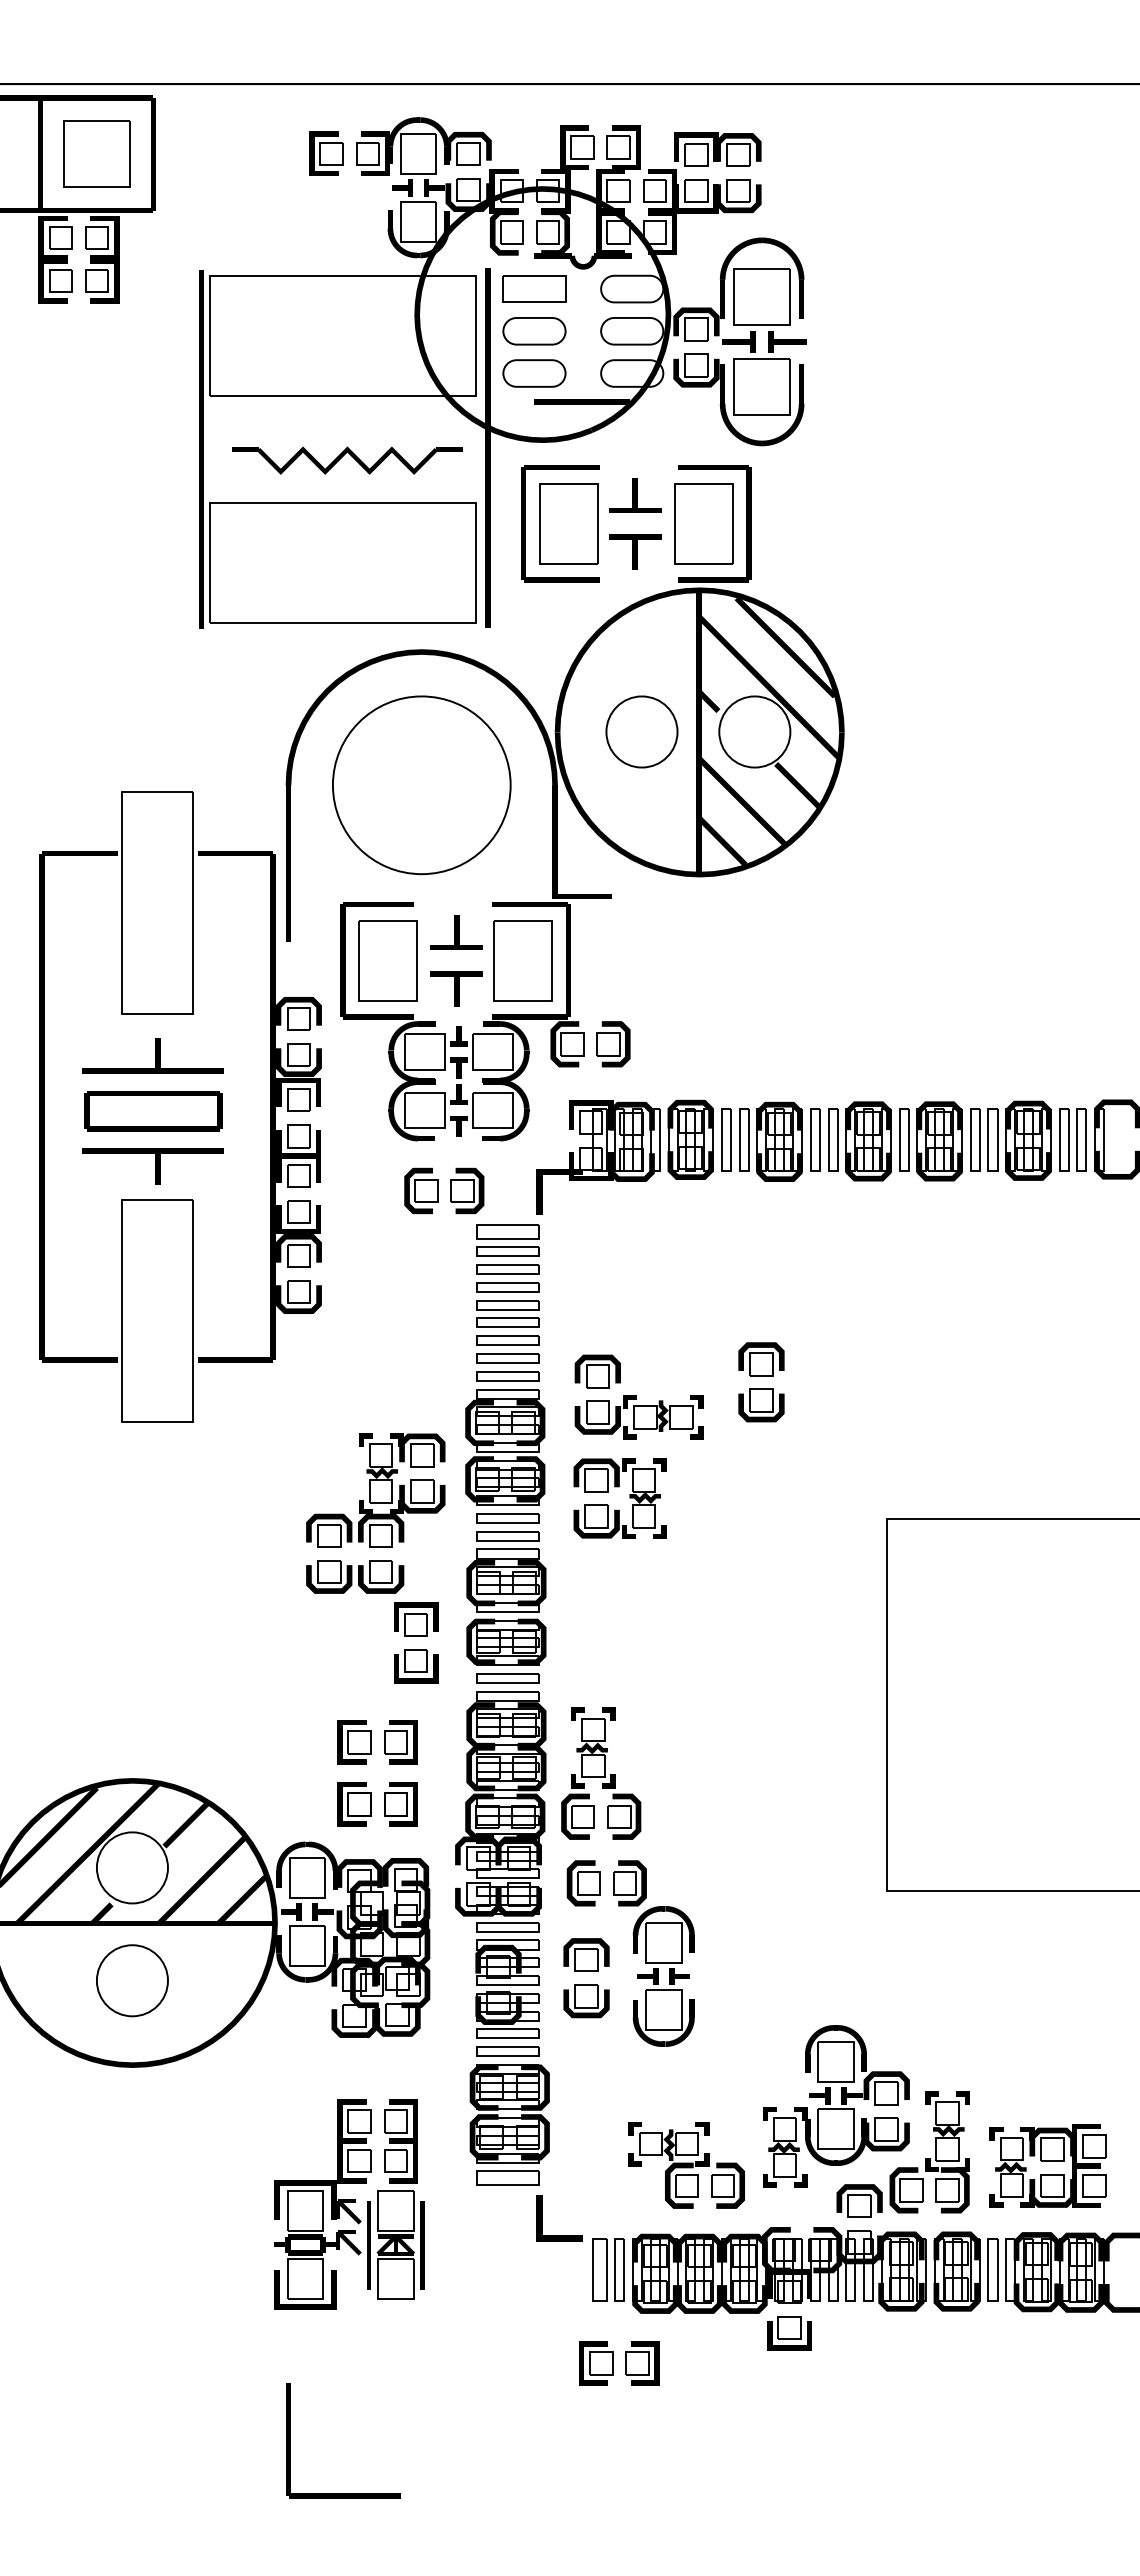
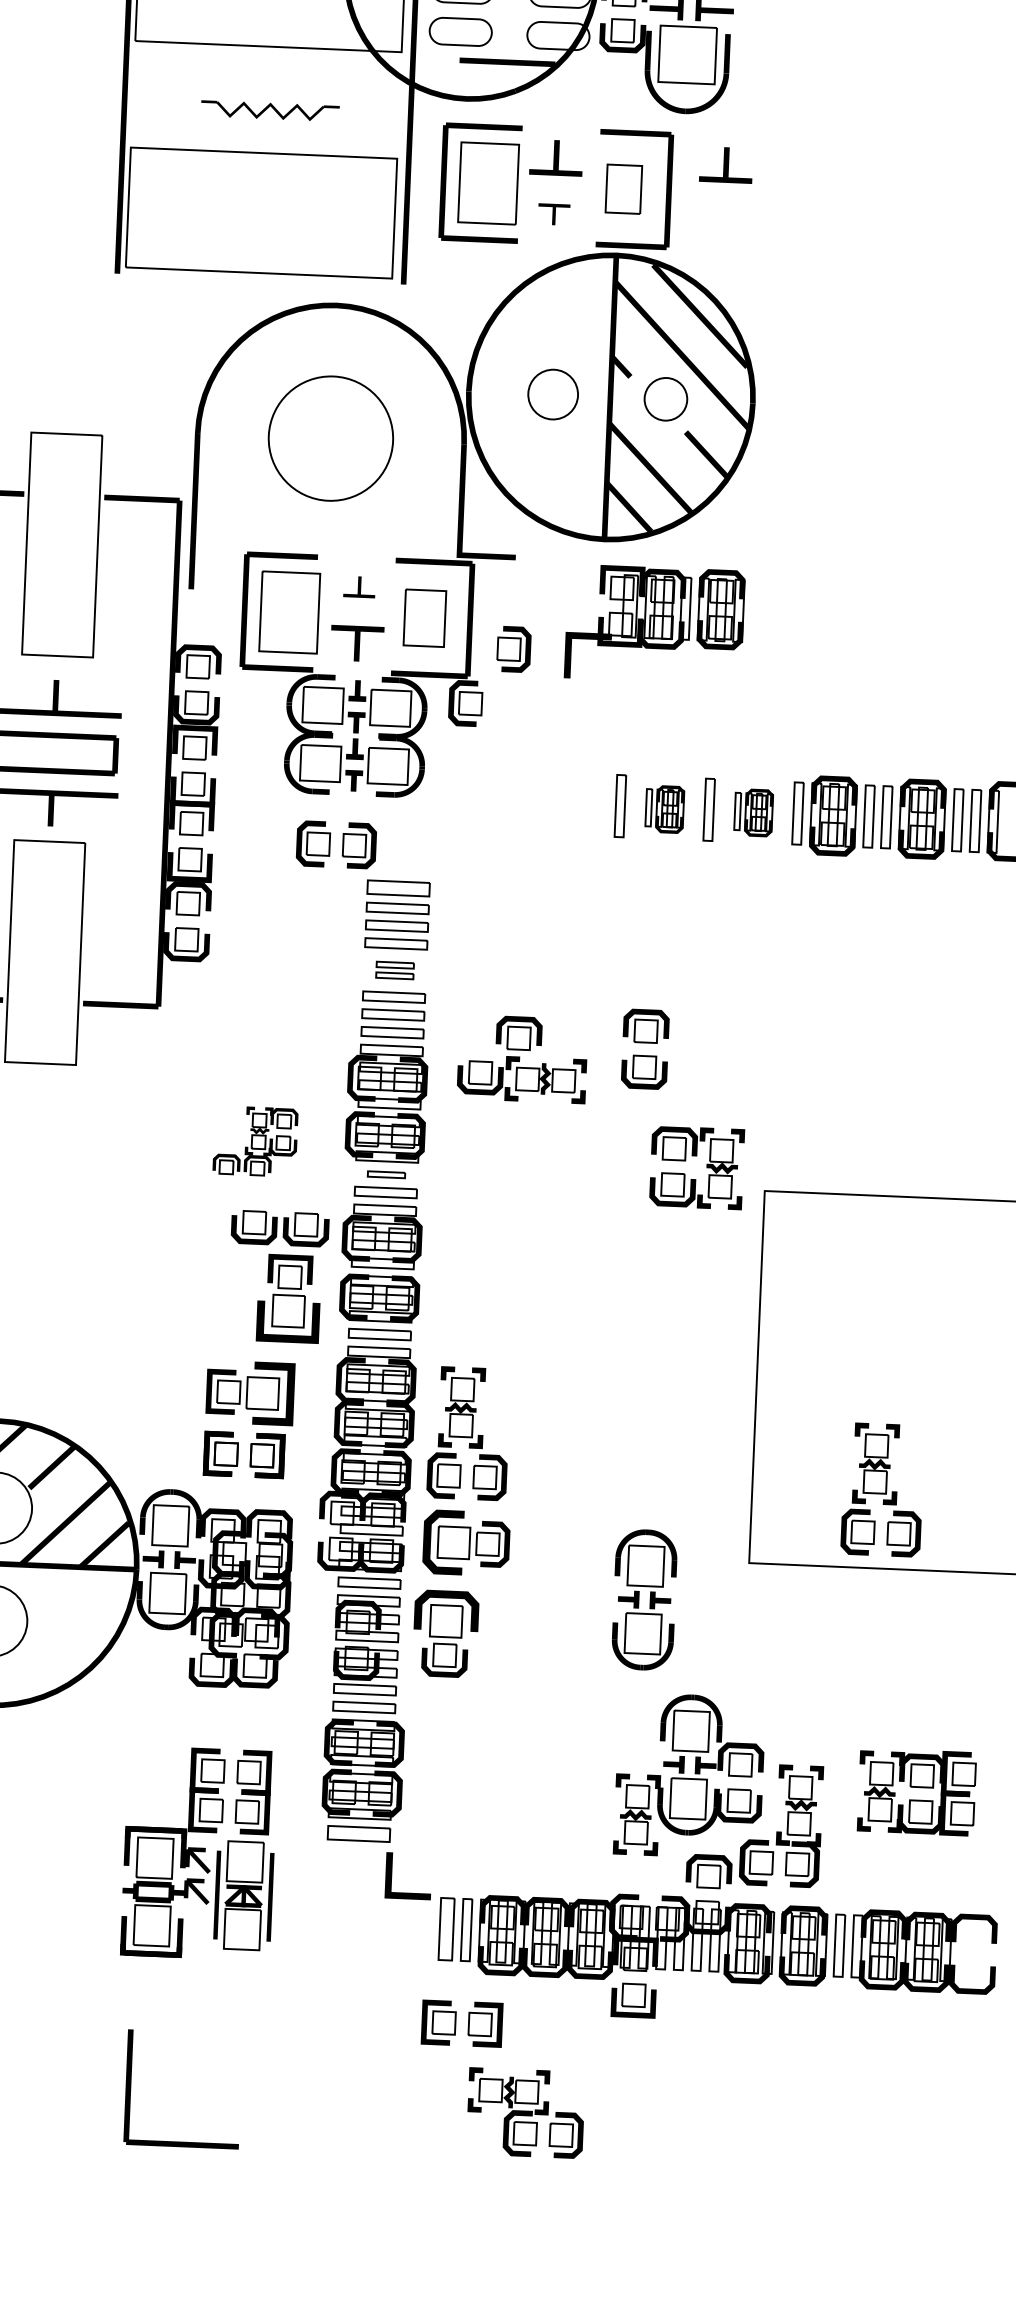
part: (347, 460) -> (270, 111), size x0.6
part: (805, 495) -> (726, 165), added
part: (703, 523) -> (623, 188), size x0.6
part: (635, 551) -> (554, 213), size x0.6
circle: (641, 731) -> (552, 394), size x0.7
circle: (754, 731) -> (665, 398), size x0.6
circle: (421, 785) -> (330, 438), size x0.7
part: (456, 932) -> (359, 587), size x0.6
part: (522, 960) -> (424, 617), size x0.7
part: (613, 1044) -> (513, 649), moved
part: (770, 1141) -> (664, 809), size x0.6
part: (859, 1141) -> (753, 812), size x0.6
part: (624, 1156) -> (654, 623), moved
part: (507, 1313) -> (394, 969), size x0.6
part: (597, 1371) -> (518, 1033), moved
part: (375, 1490) -> (255, 1141), size x0.6
part: (629, 1498) -> (706, 1168), moved
part: (507, 1518) -> (385, 1174), size x0.6
part: (355, 1576) -> (280, 1228), moved
part: (416, 1666) -> (288, 1318), size x1.4
part: (400, 1742) -> (269, 1394), size x1.4
part: (1017, 1812) -> (883, 1489), added
part: (583, 1883) -> (446, 1542), size x1.4
part: (586, 1954) -> (446, 1613), size x1.4
part: (663, 1976) -> (644, 1599), moved
part: (686, 2165) -> (525, 2113), moved
part: (1047, 2165) -> (916, 1791), moved

